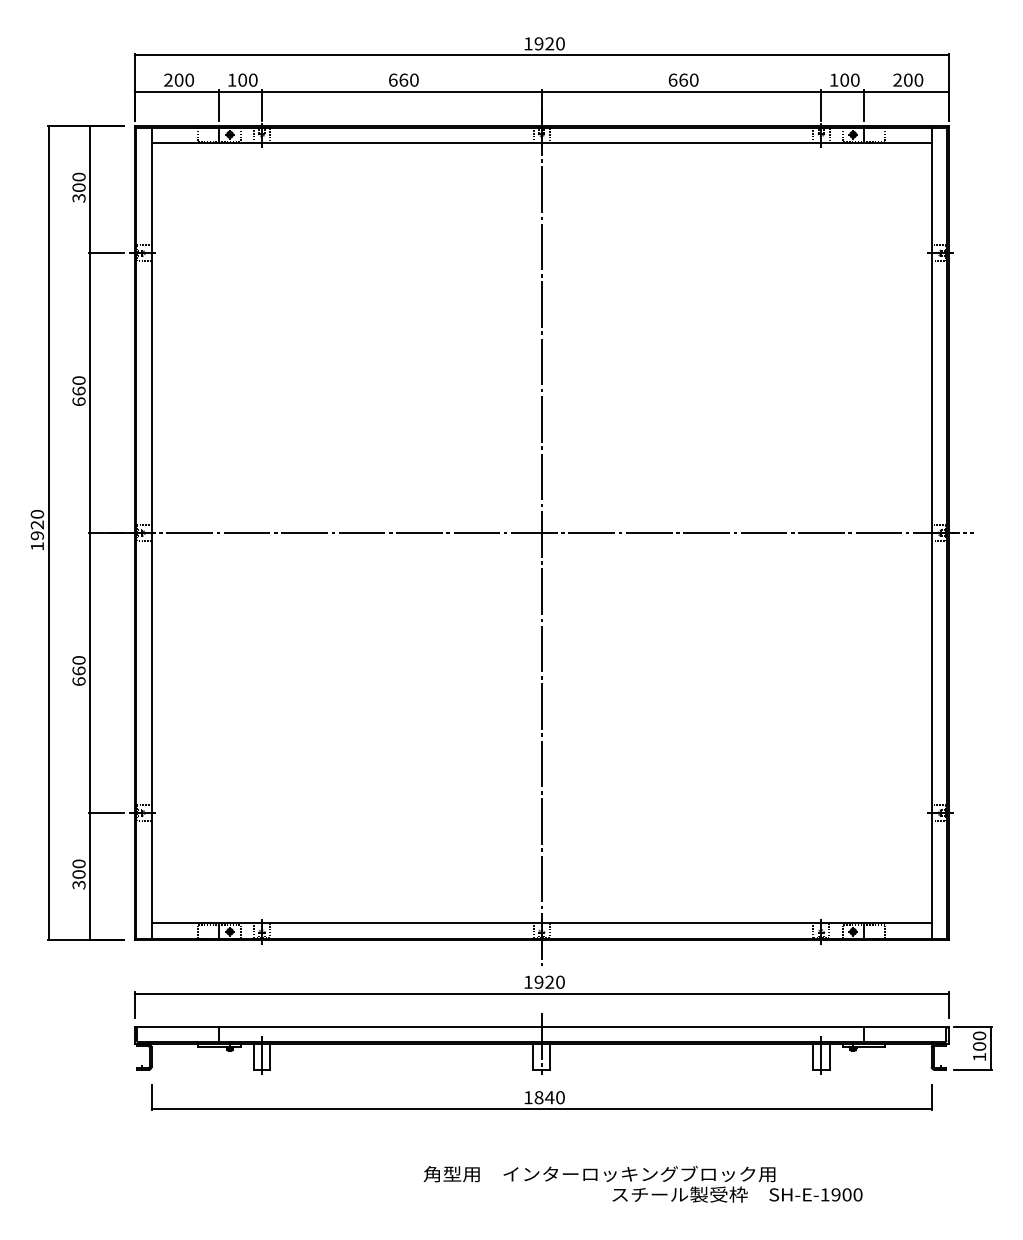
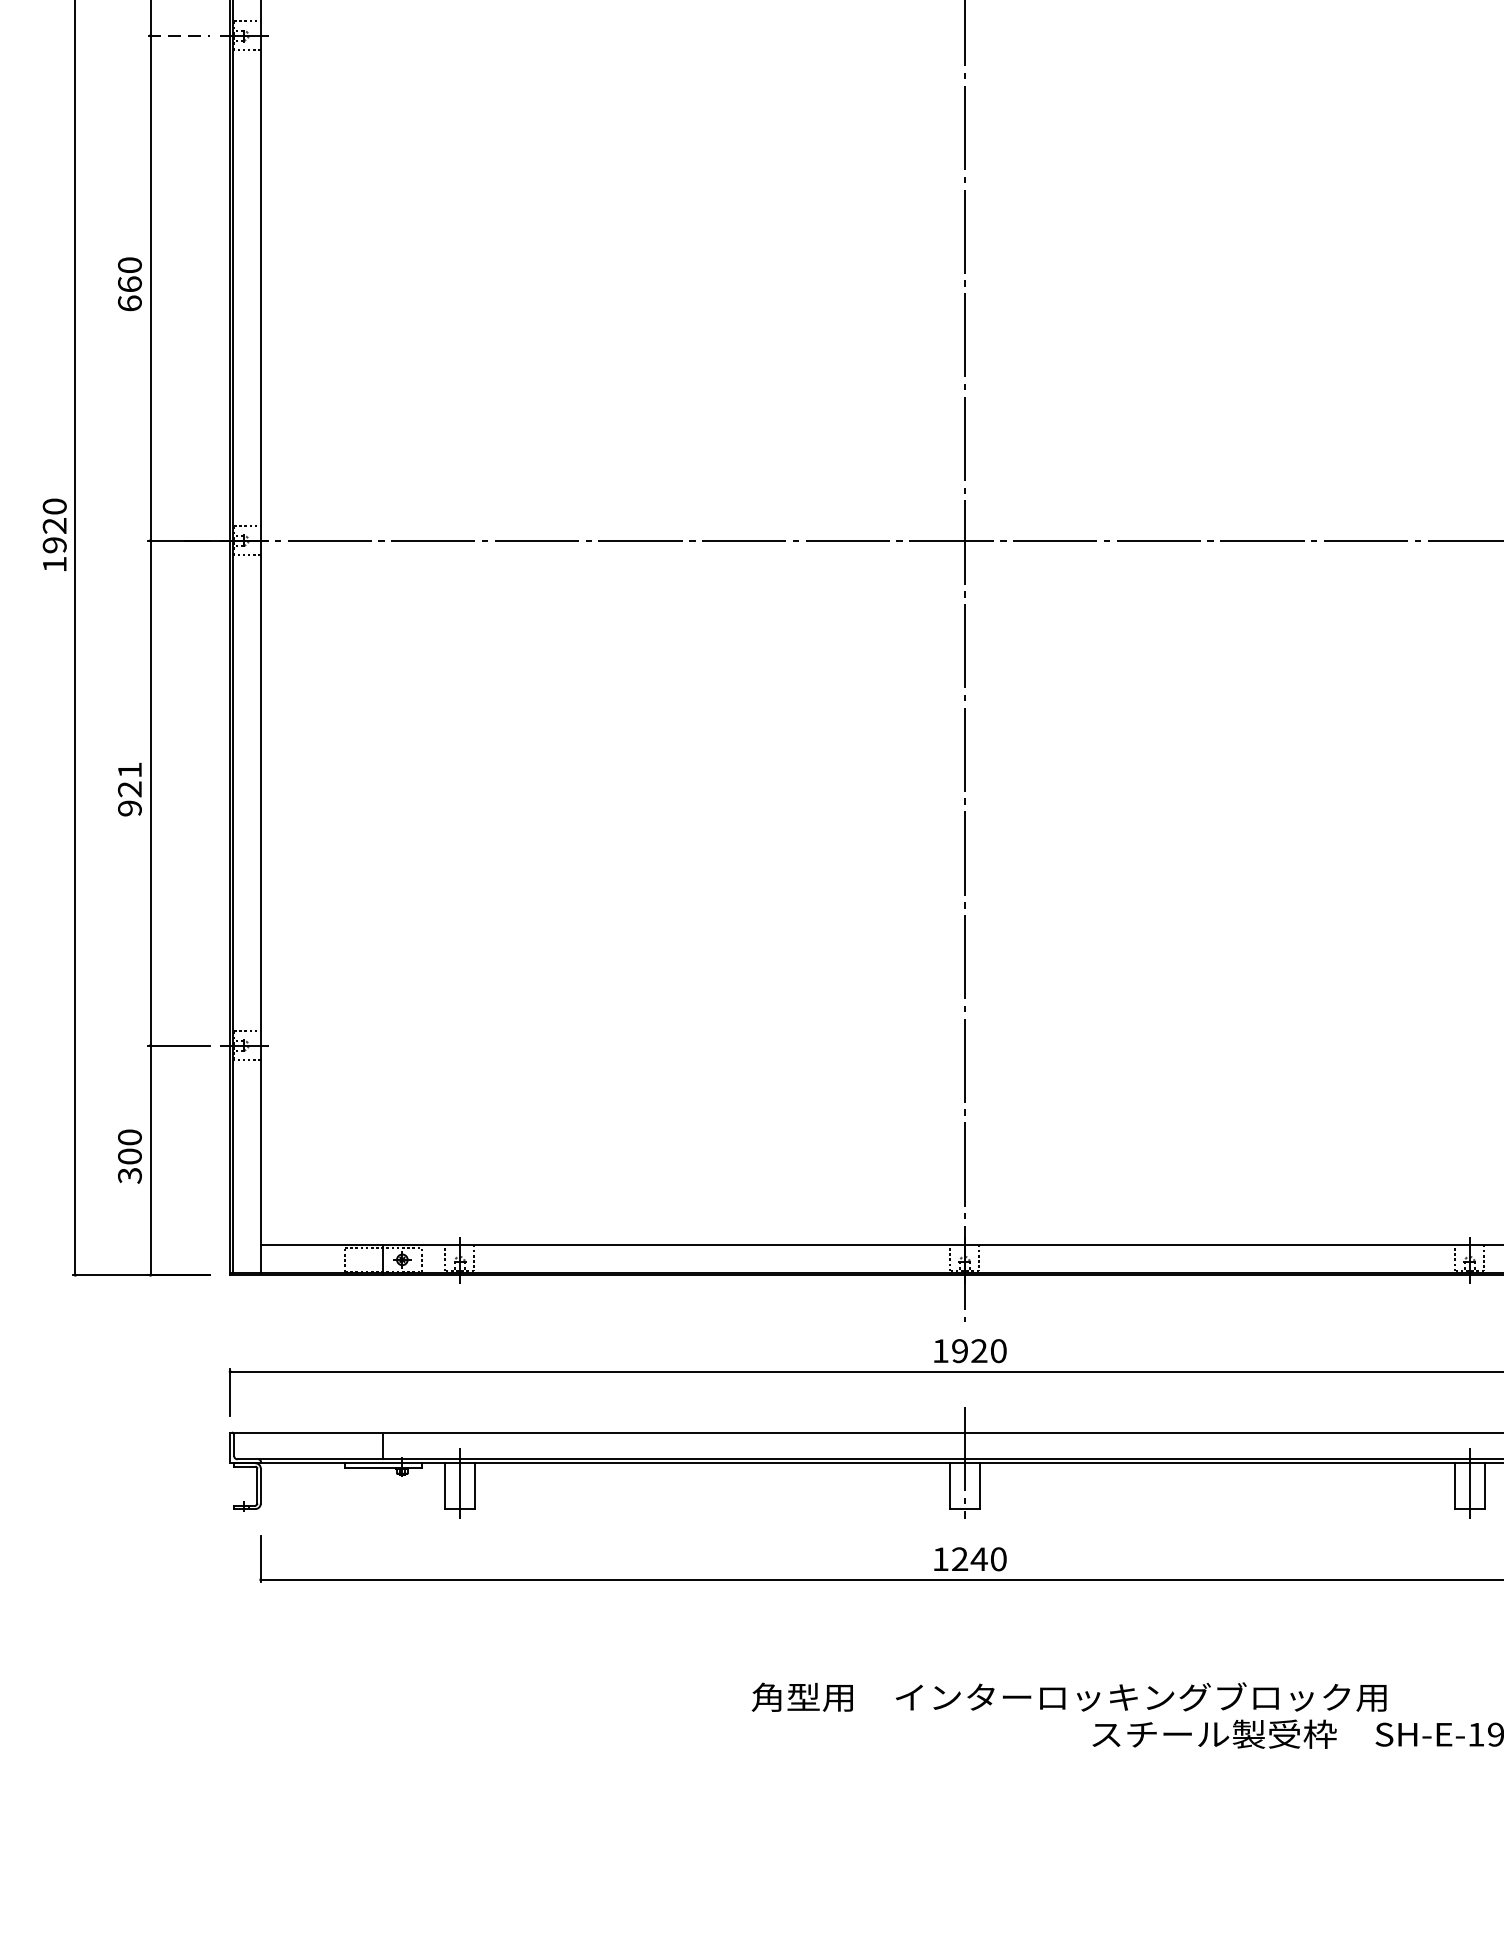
line: (106, 253) -> (179, 35), solid -> dashed
text: (78, 670) -> (128, 788), 660 -> 921
text: (538, 1097) -> (959, 1558), 1840 -> 1240

